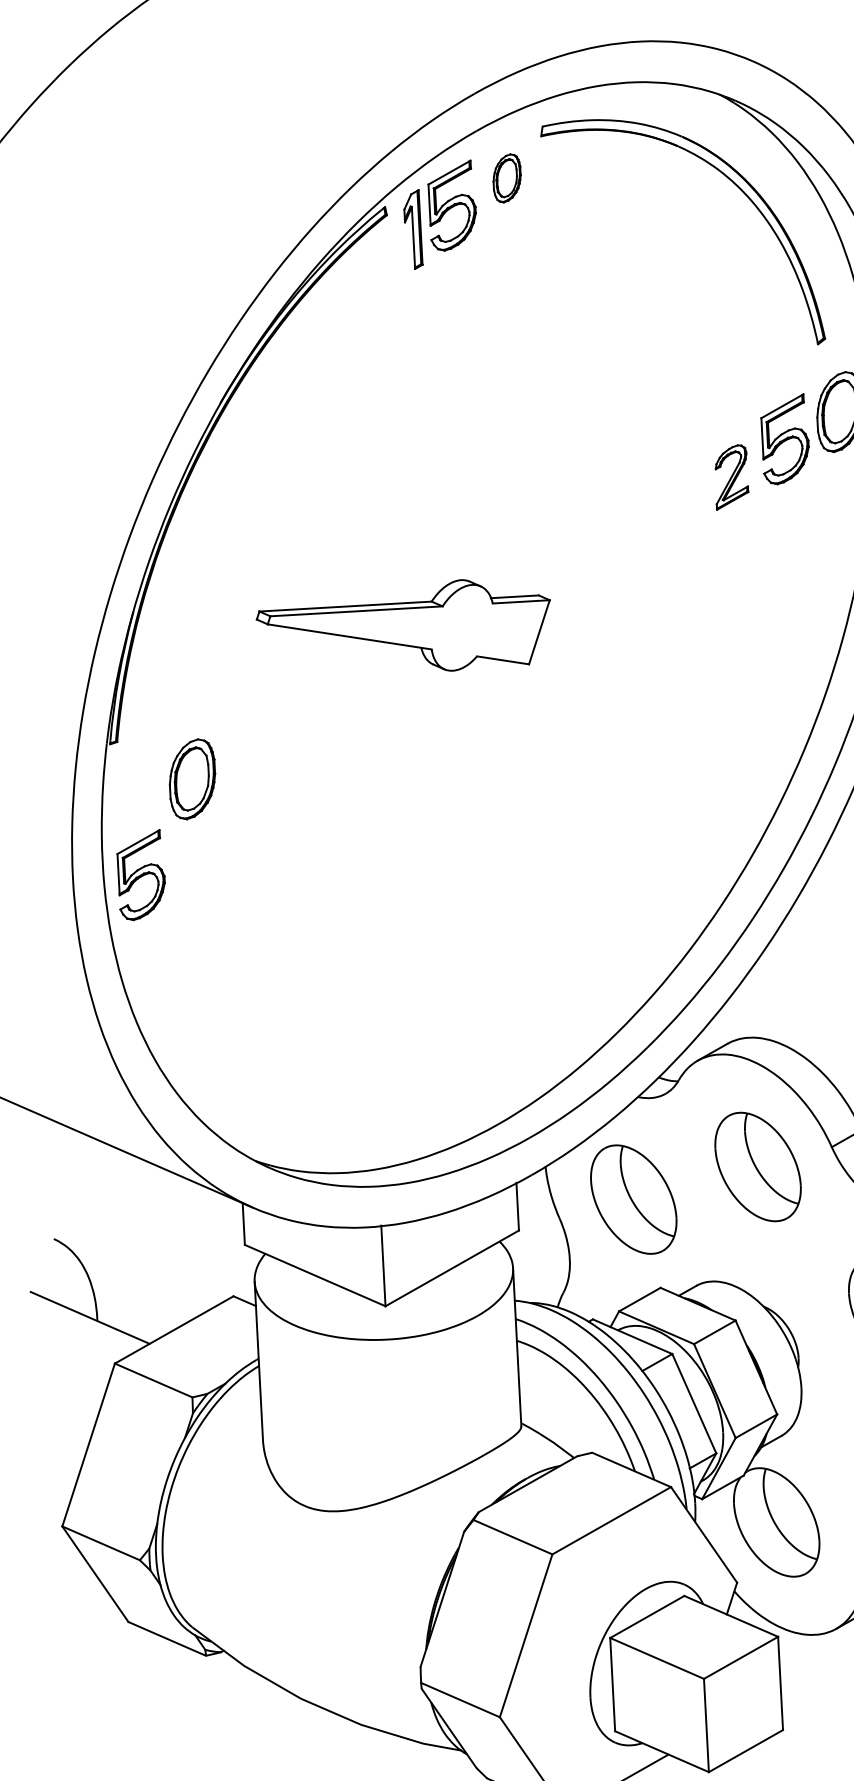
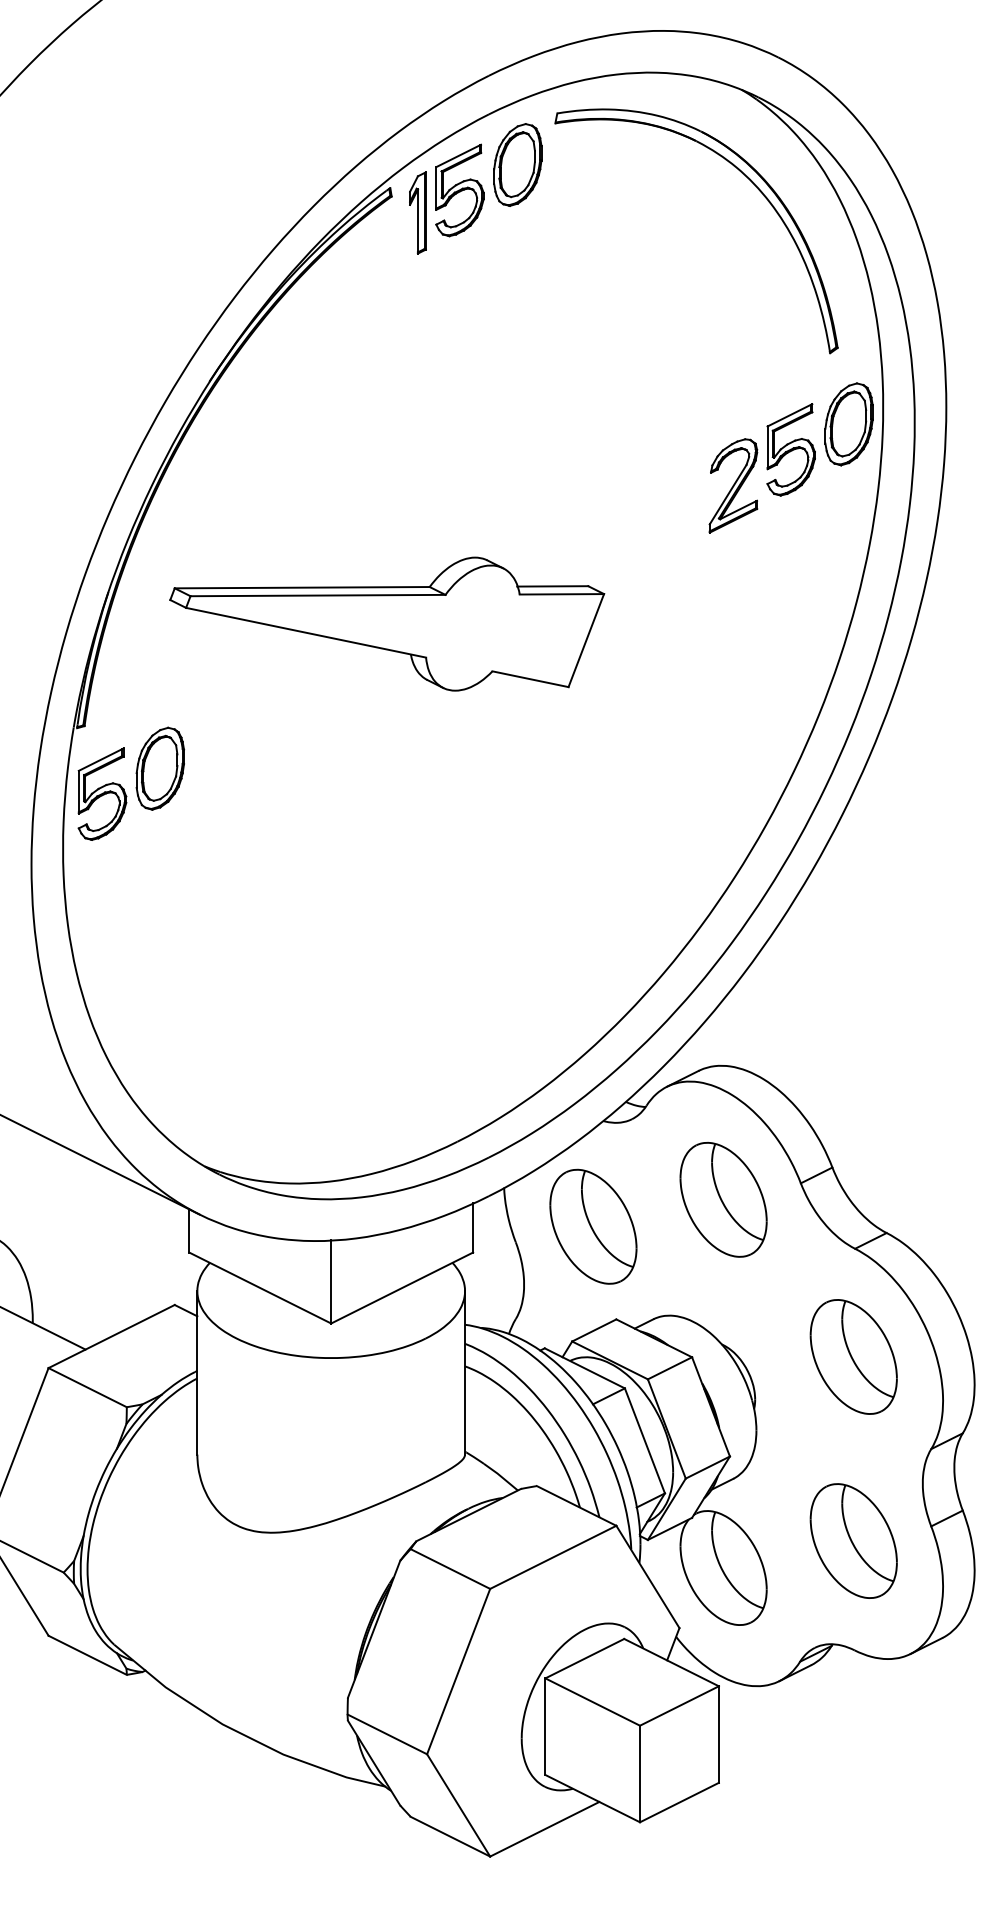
part: (506, 177) -> (517, 164), size x1.67
part: (731, 476) -> (733, 485), size x1.43
part: (404, 627) -> (387, 623), size x1.43
part: (141, 874) -> (102, 793), moved

